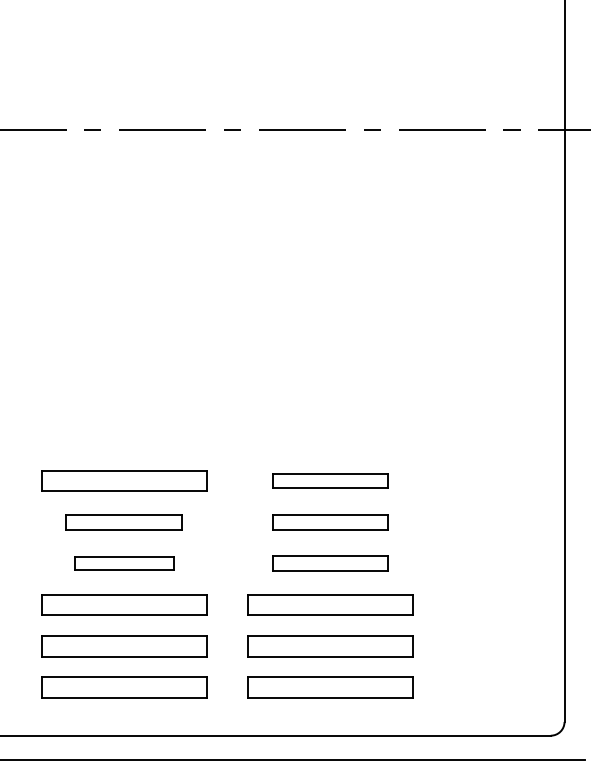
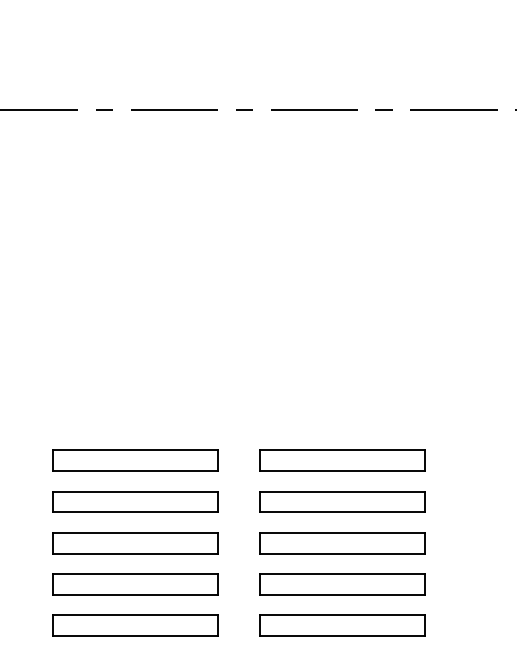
part: (330, 480) -> (342, 460), size x1.43
part: (124, 522) -> (136, 502), size x1.43
part: (330, 522) -> (342, 502), size x1.43
part: (124, 563) -> (136, 543), size x1.67
part: (330, 563) -> (342, 543), size x1.43

